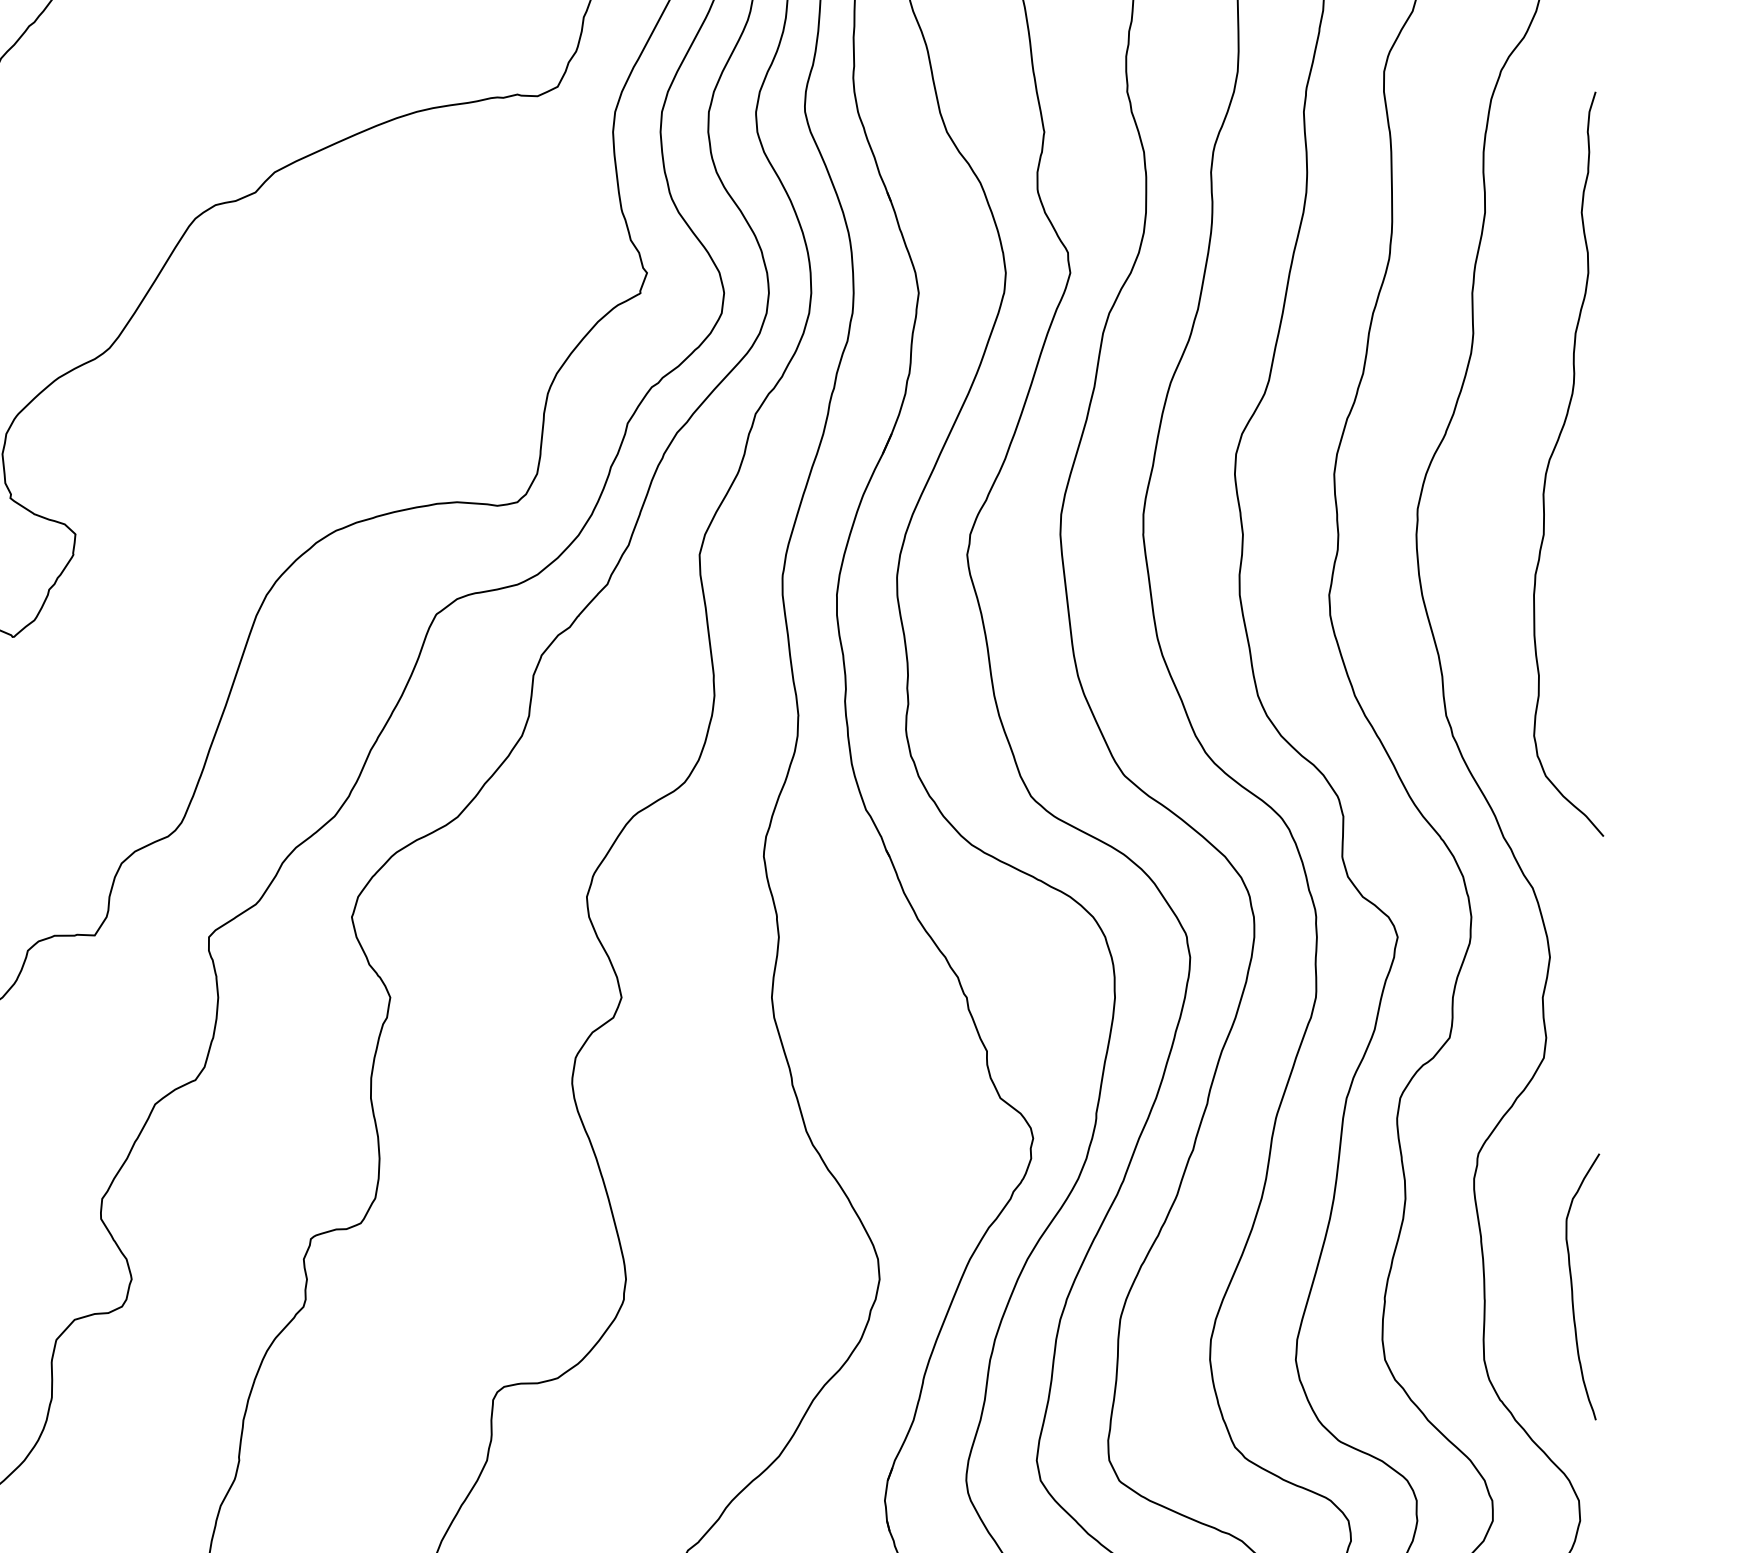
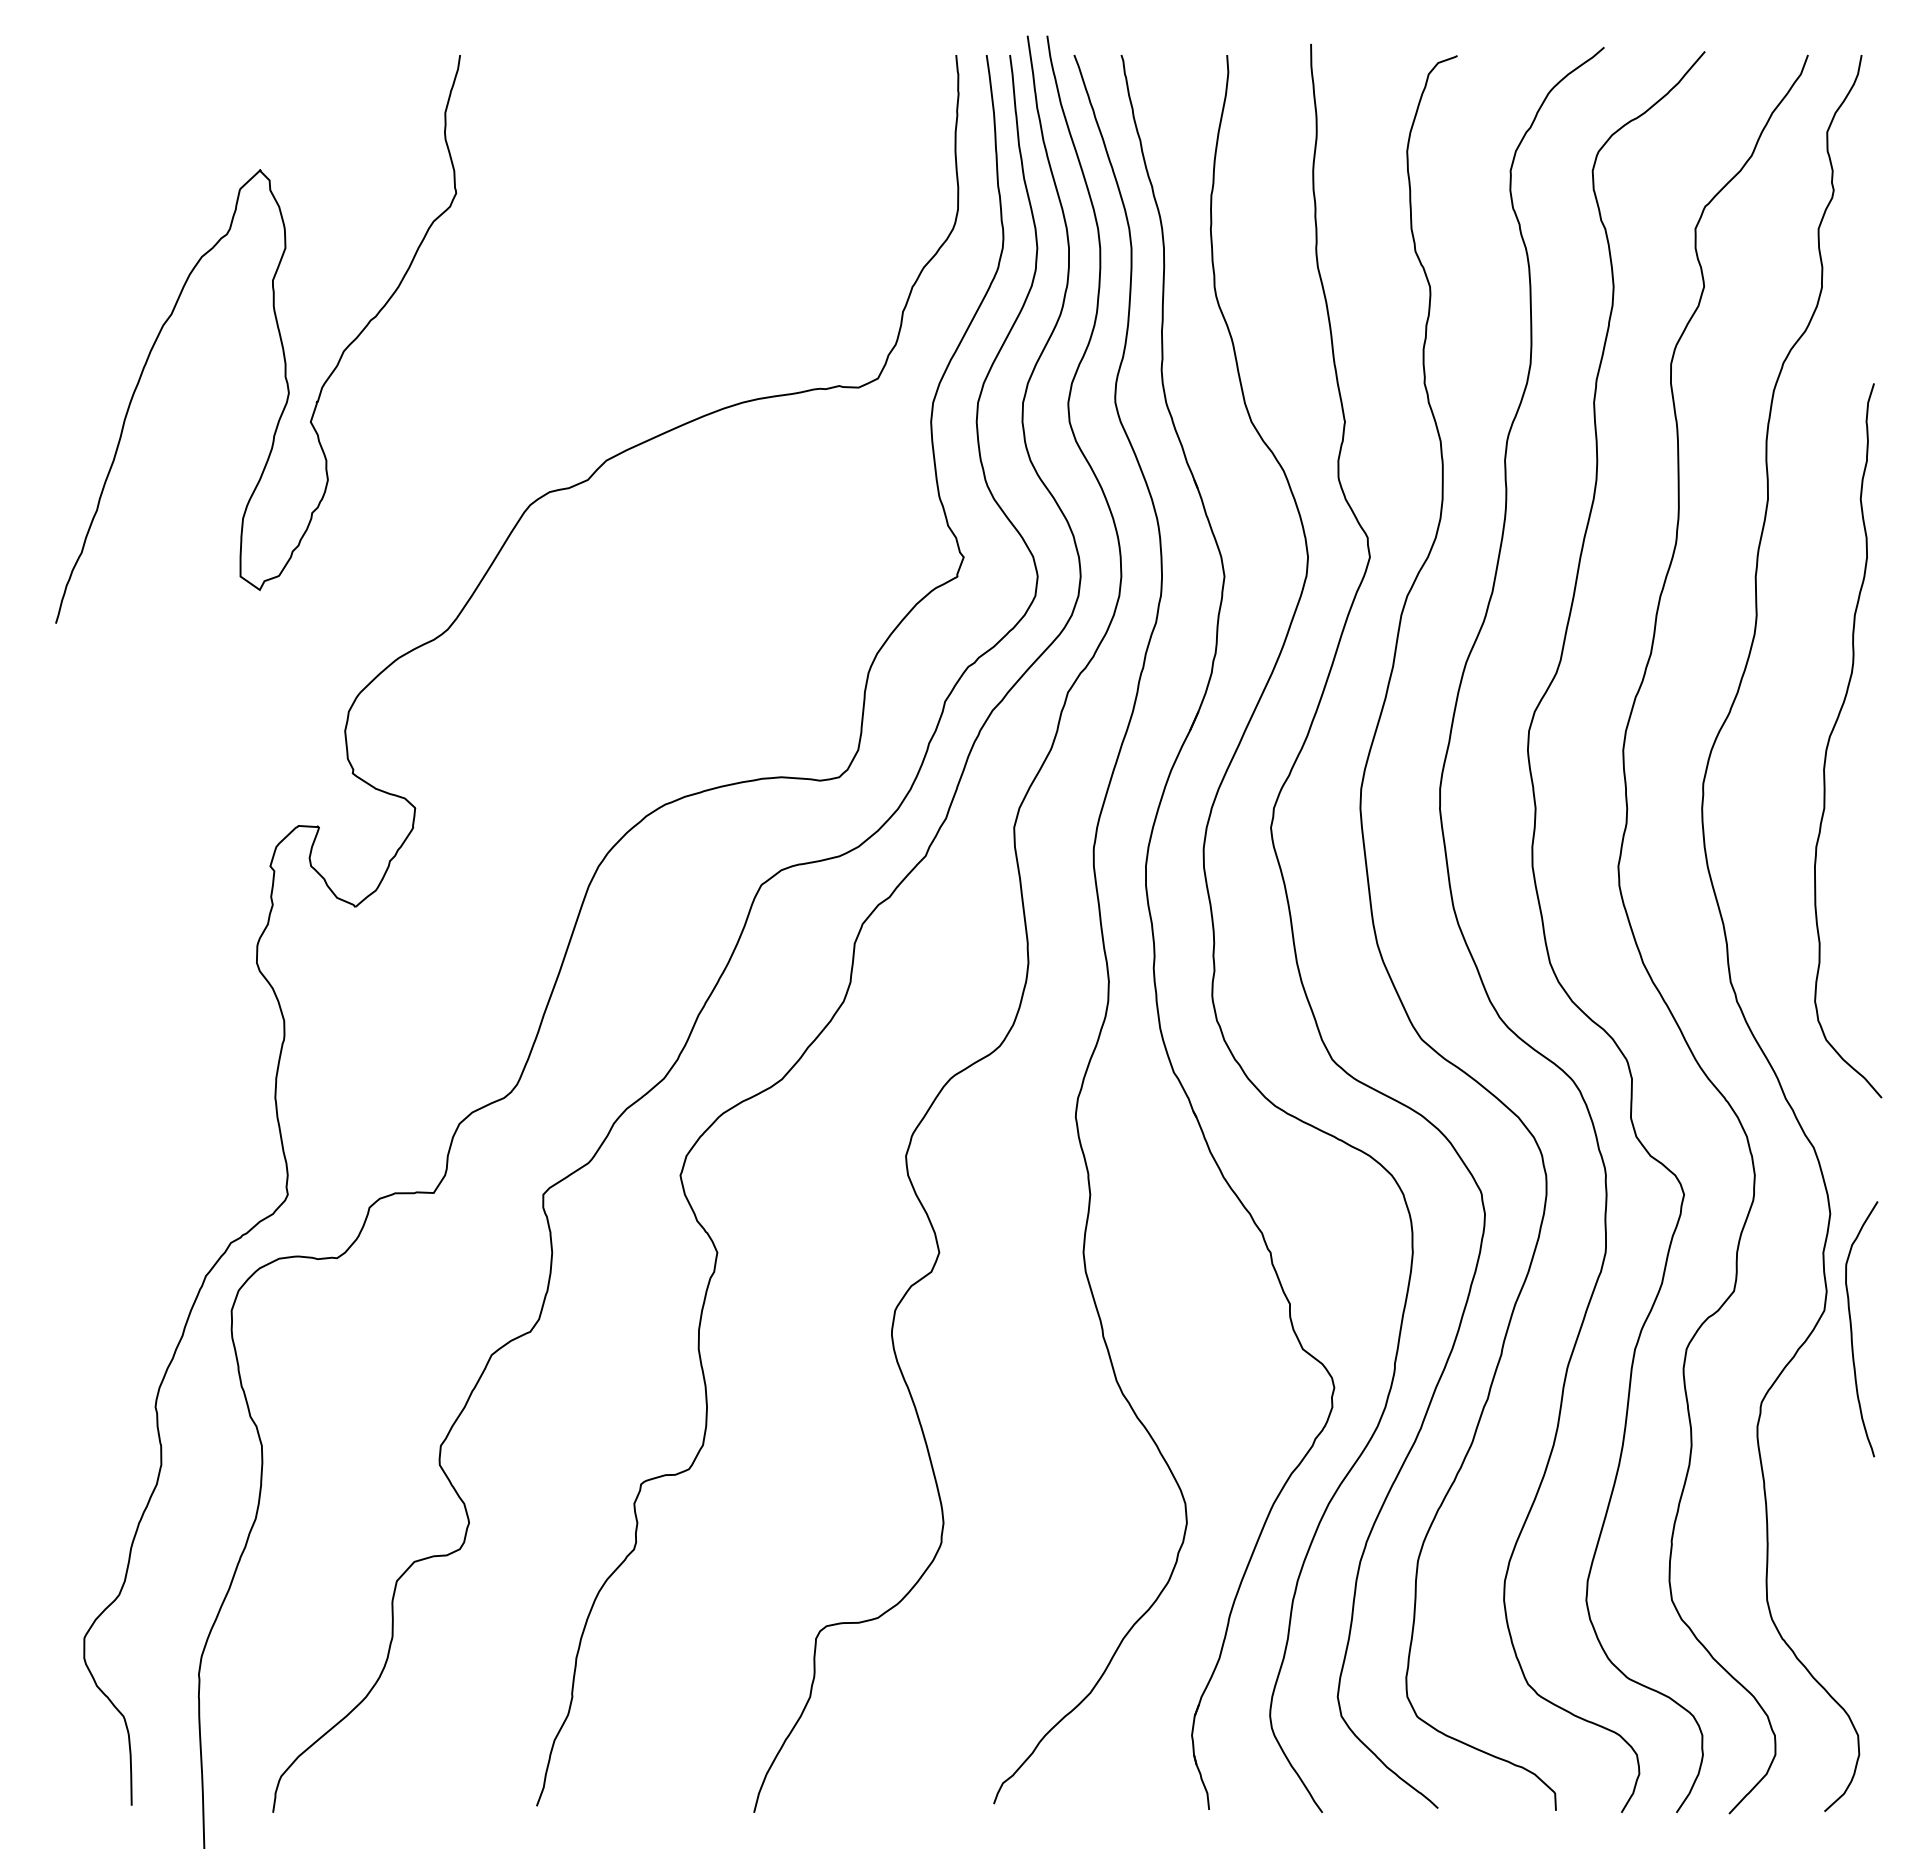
curve: (1573, 1287) -> (1852, 1329), moved

